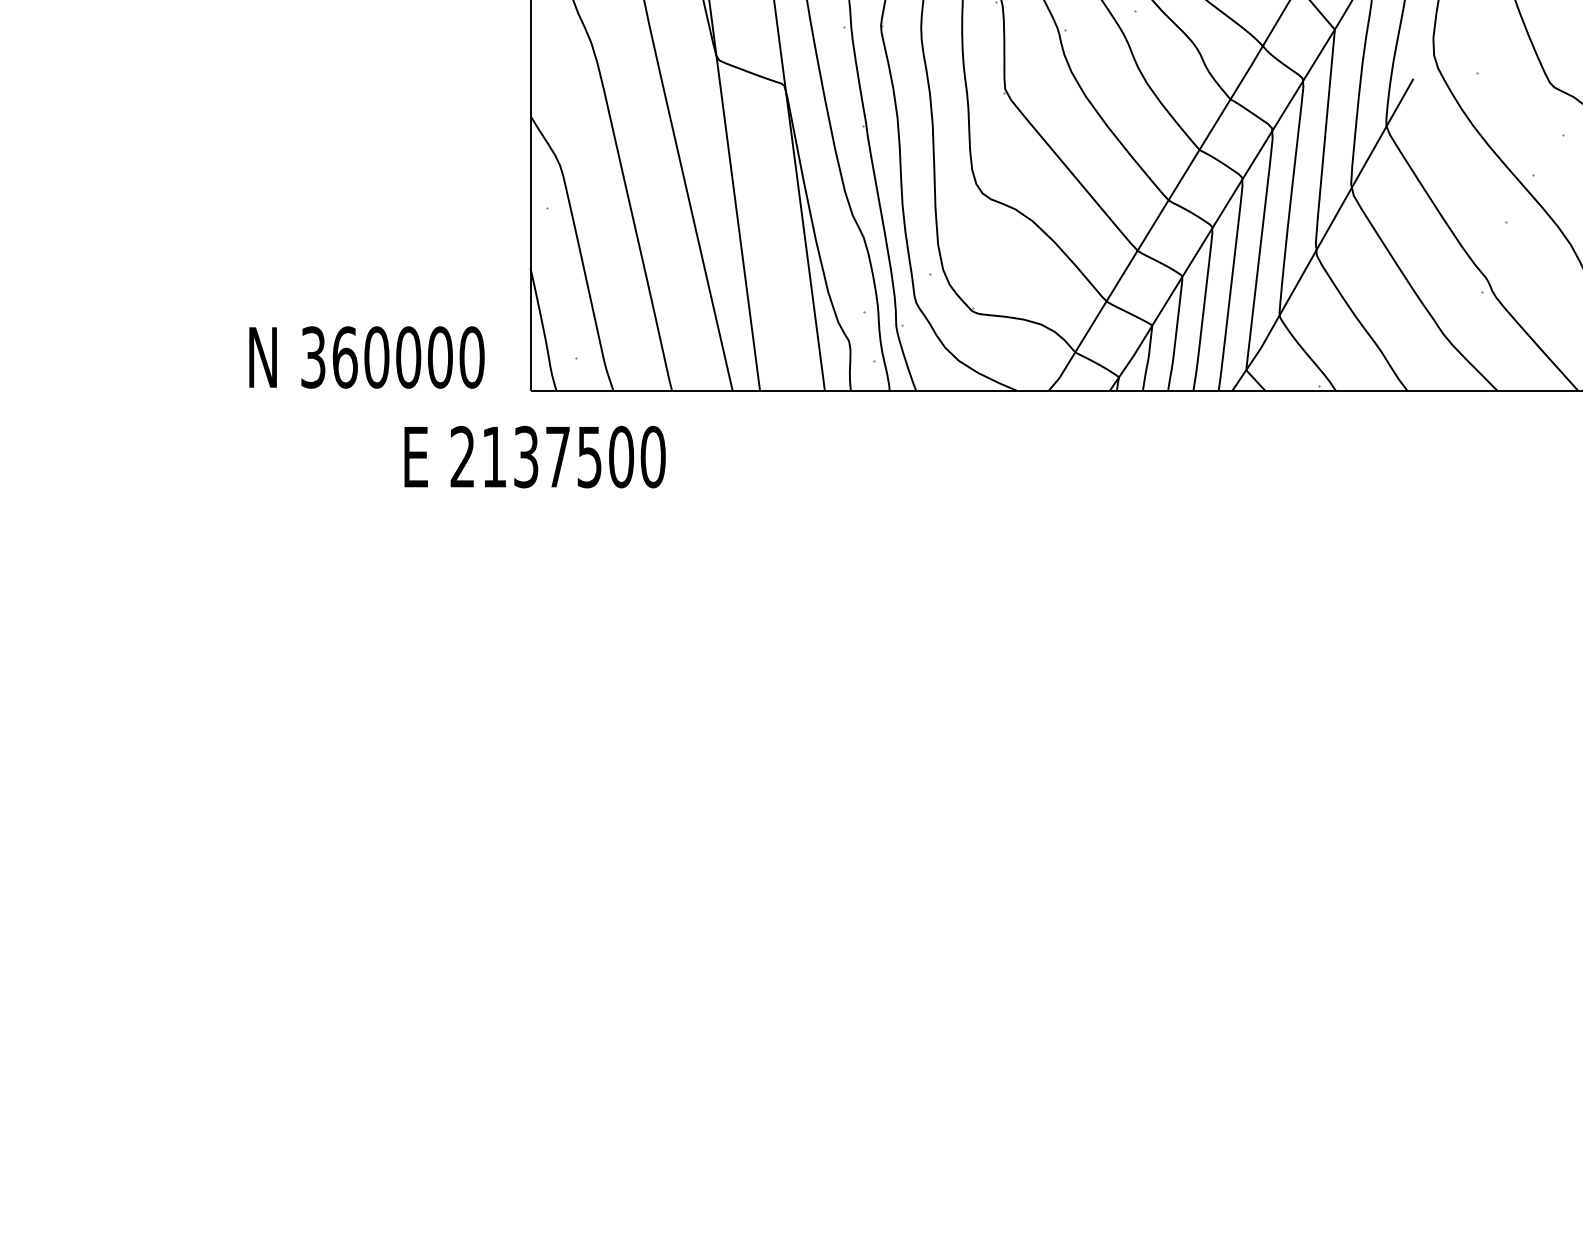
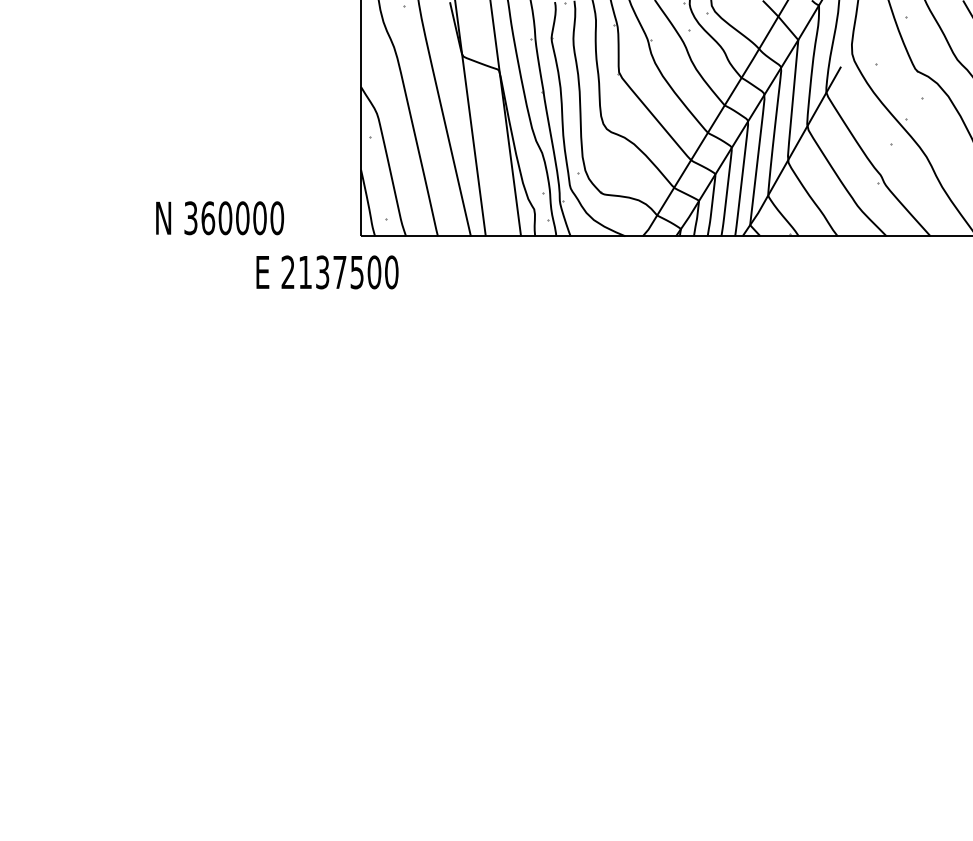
text: (367, 357) -> (220, 218), moved
text: (535, 457) -> (327, 272), moved

